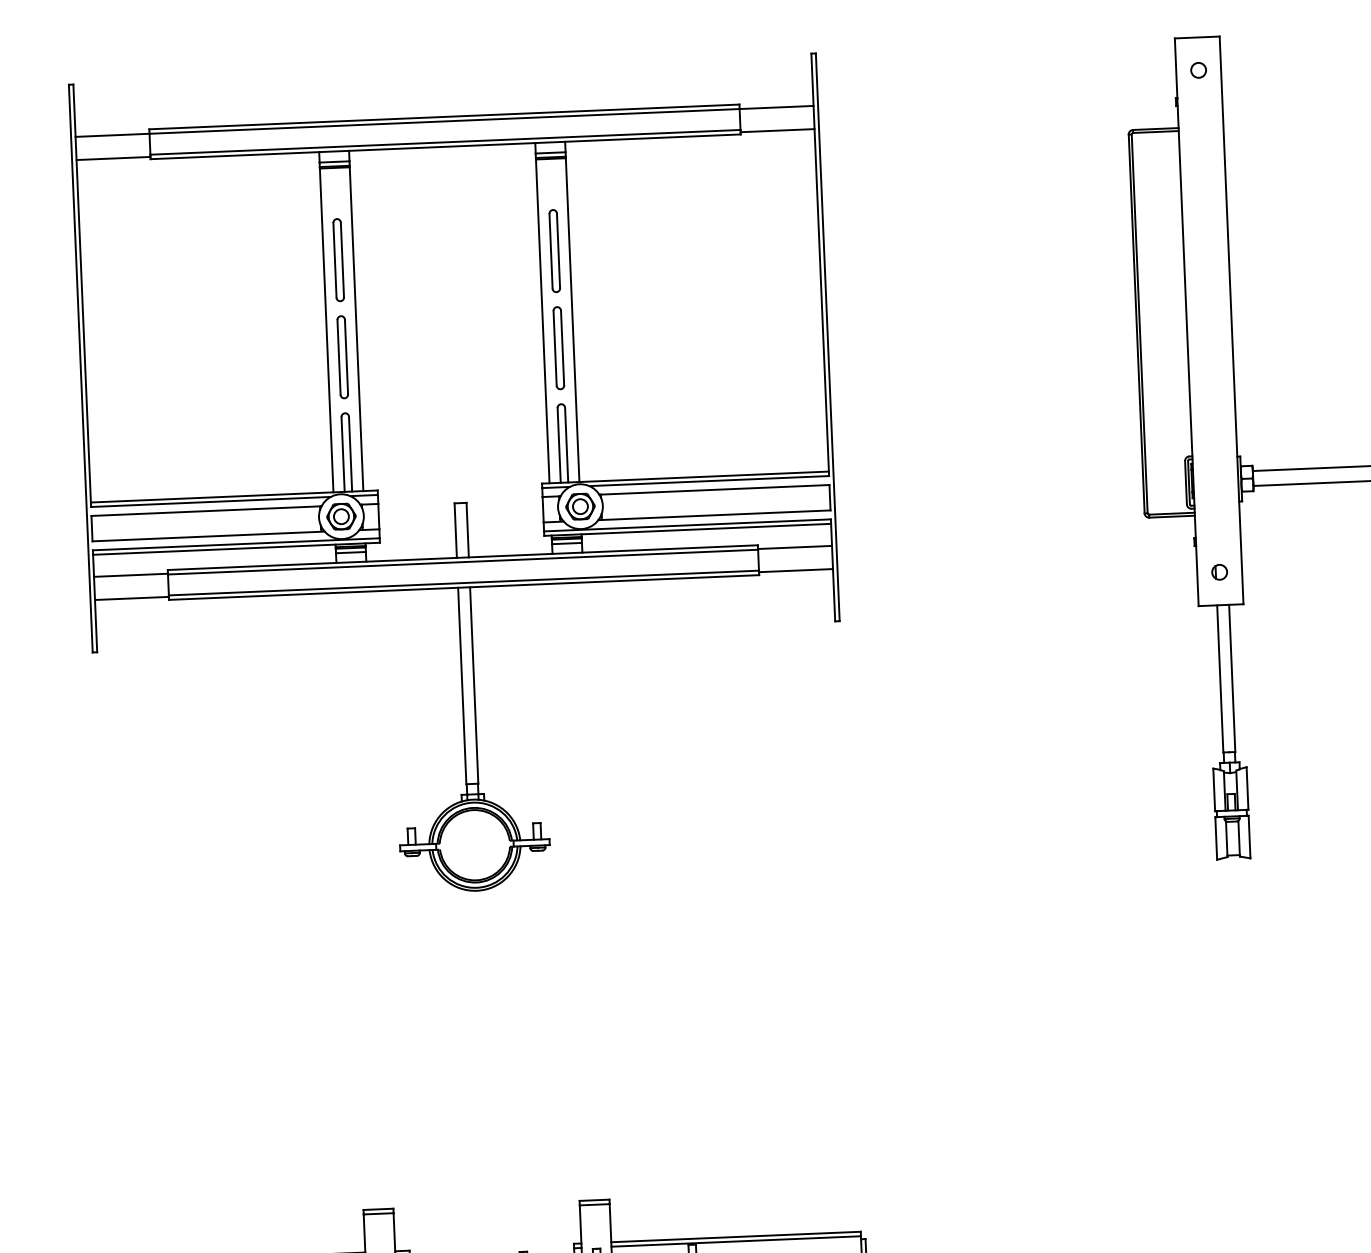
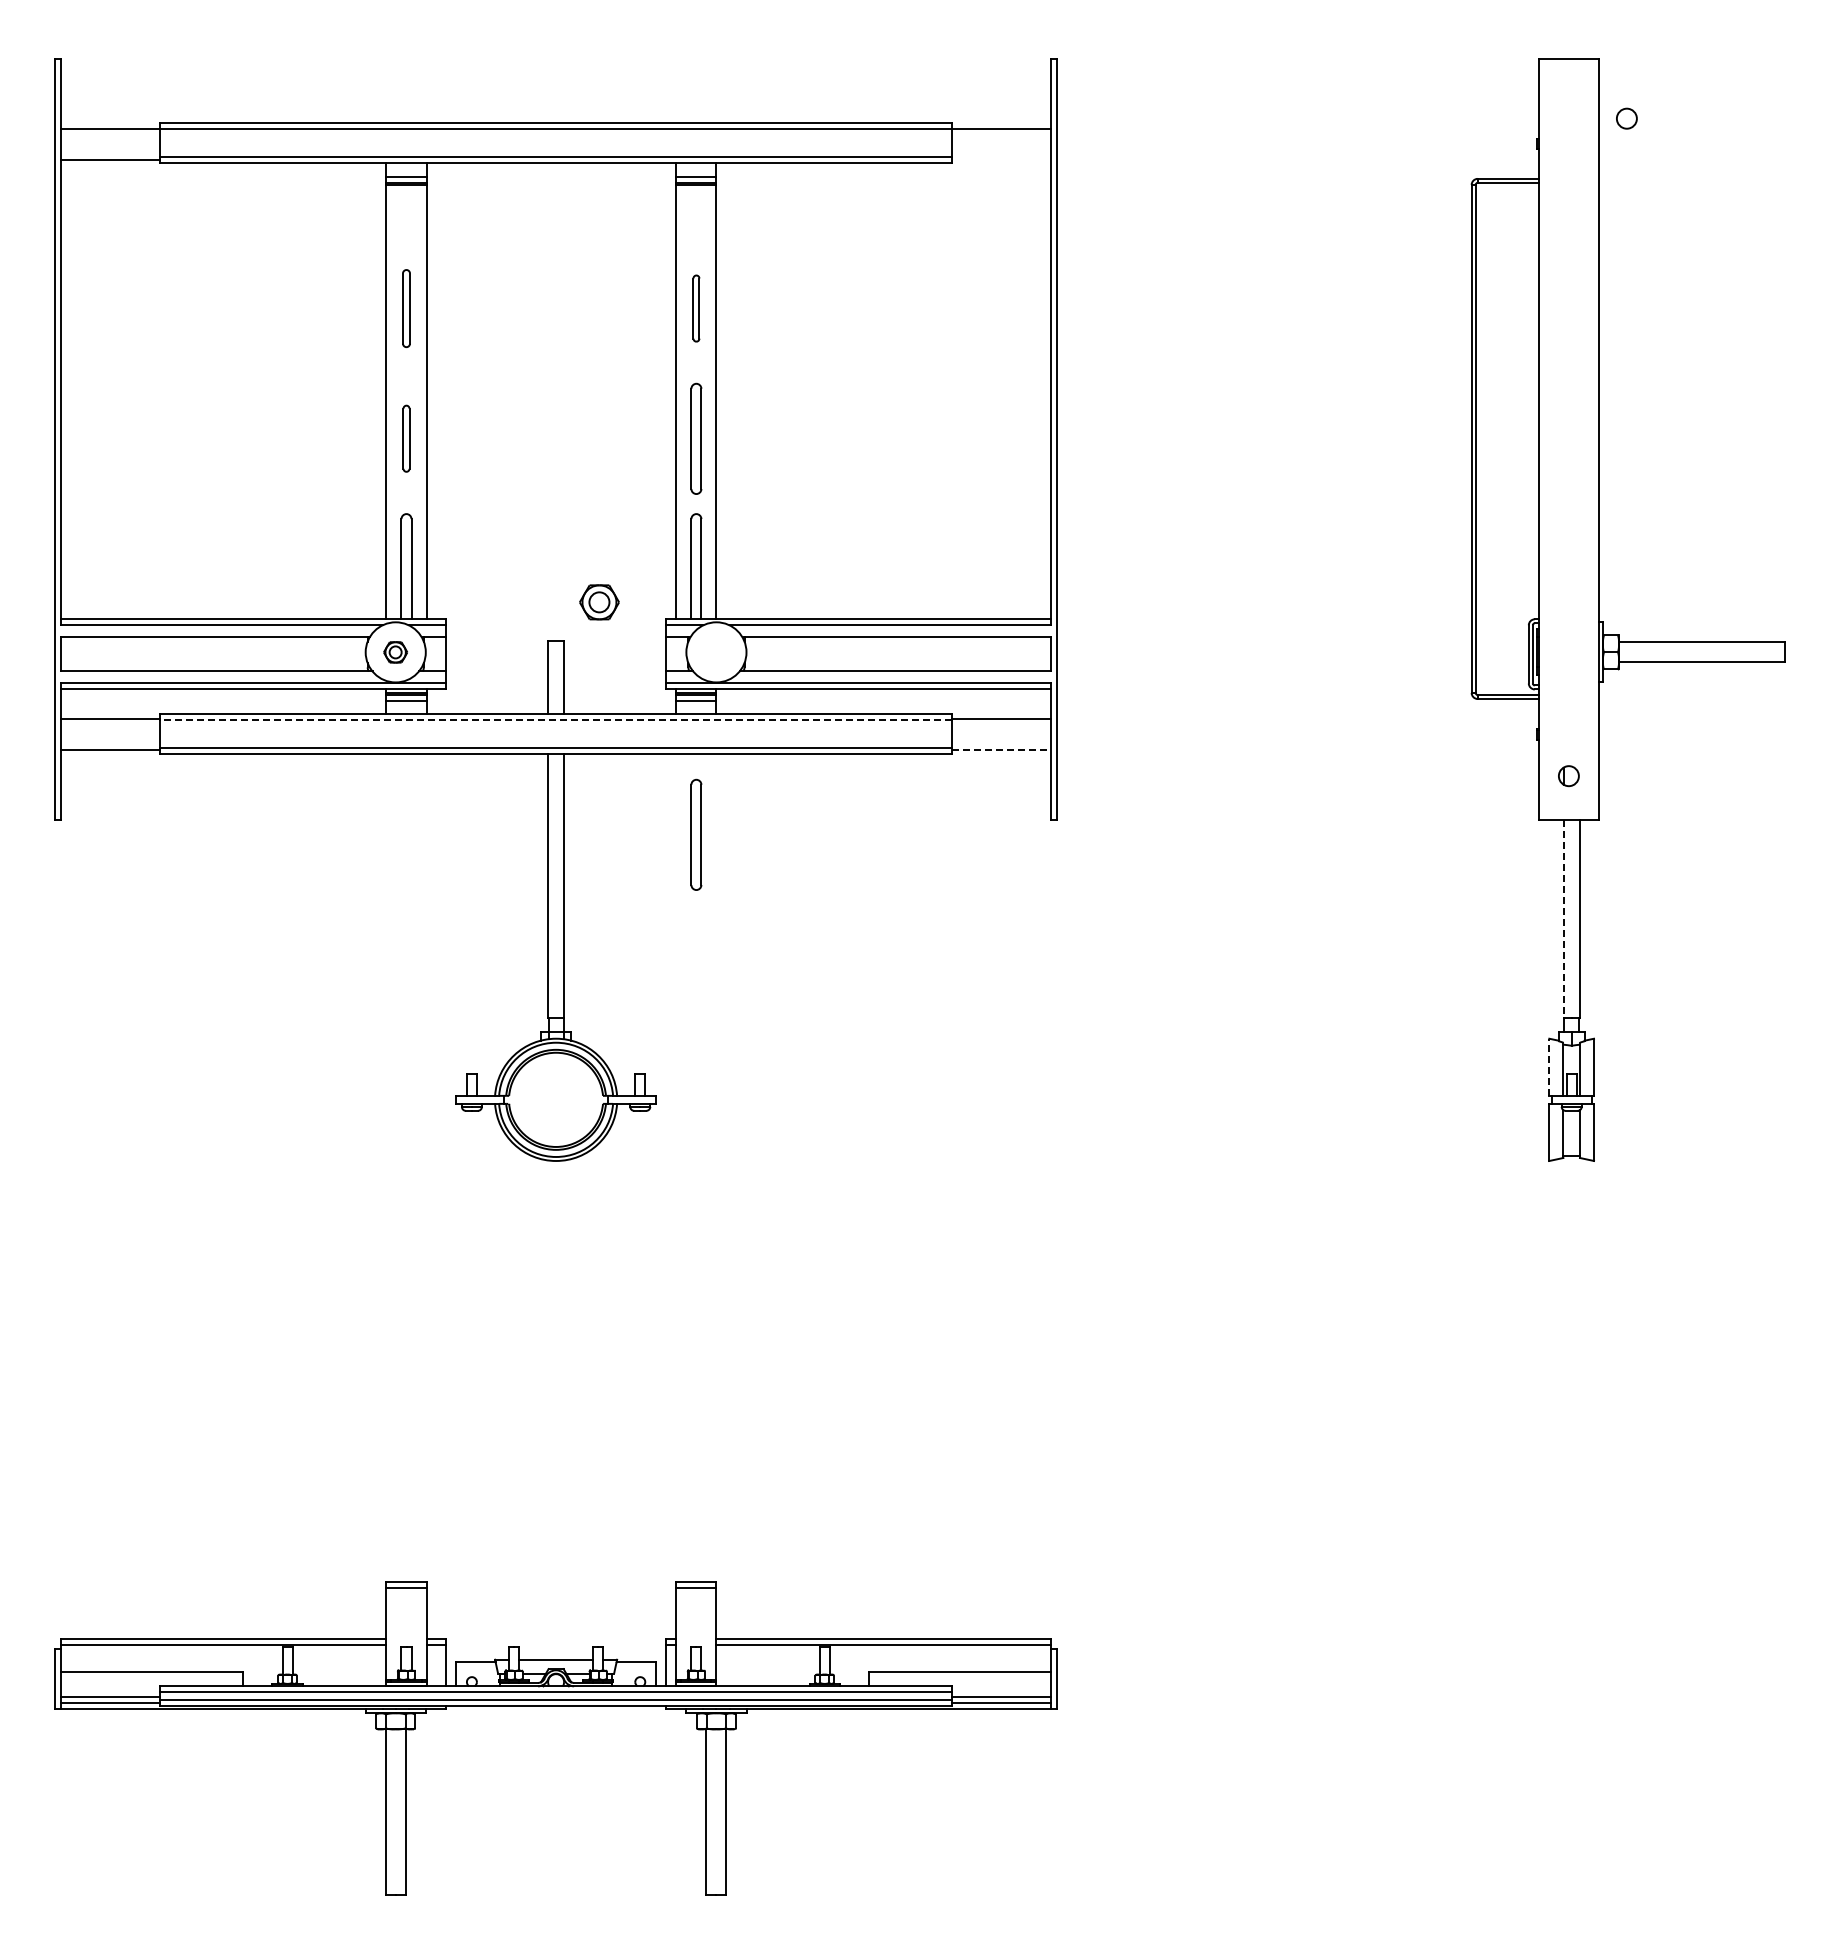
circle: (1198, 70) -> (1626, 118), moved
line: (777, 130) -> (1001, 159), removed
part: (554, 251) -> (696, 308), size x0.6
part: (338, 260) -> (406, 308), size x0.7
part: (342, 356) -> (406, 438), size x0.6
part: (580, 506) -> (599, 602), moved
part: (341, 516) -> (395, 652), size x0.6
line: (463, 562) -> (556, 720), solid -> dashed
line: (795, 570) -> (1001, 750), solid -> dashed
part: (571, 643) -> (696, 834), added
line: (1220, 678) -> (1563, 918), solid -> dashed
line: (1214, 790) -> (1549, 1067), solid -> dashed

